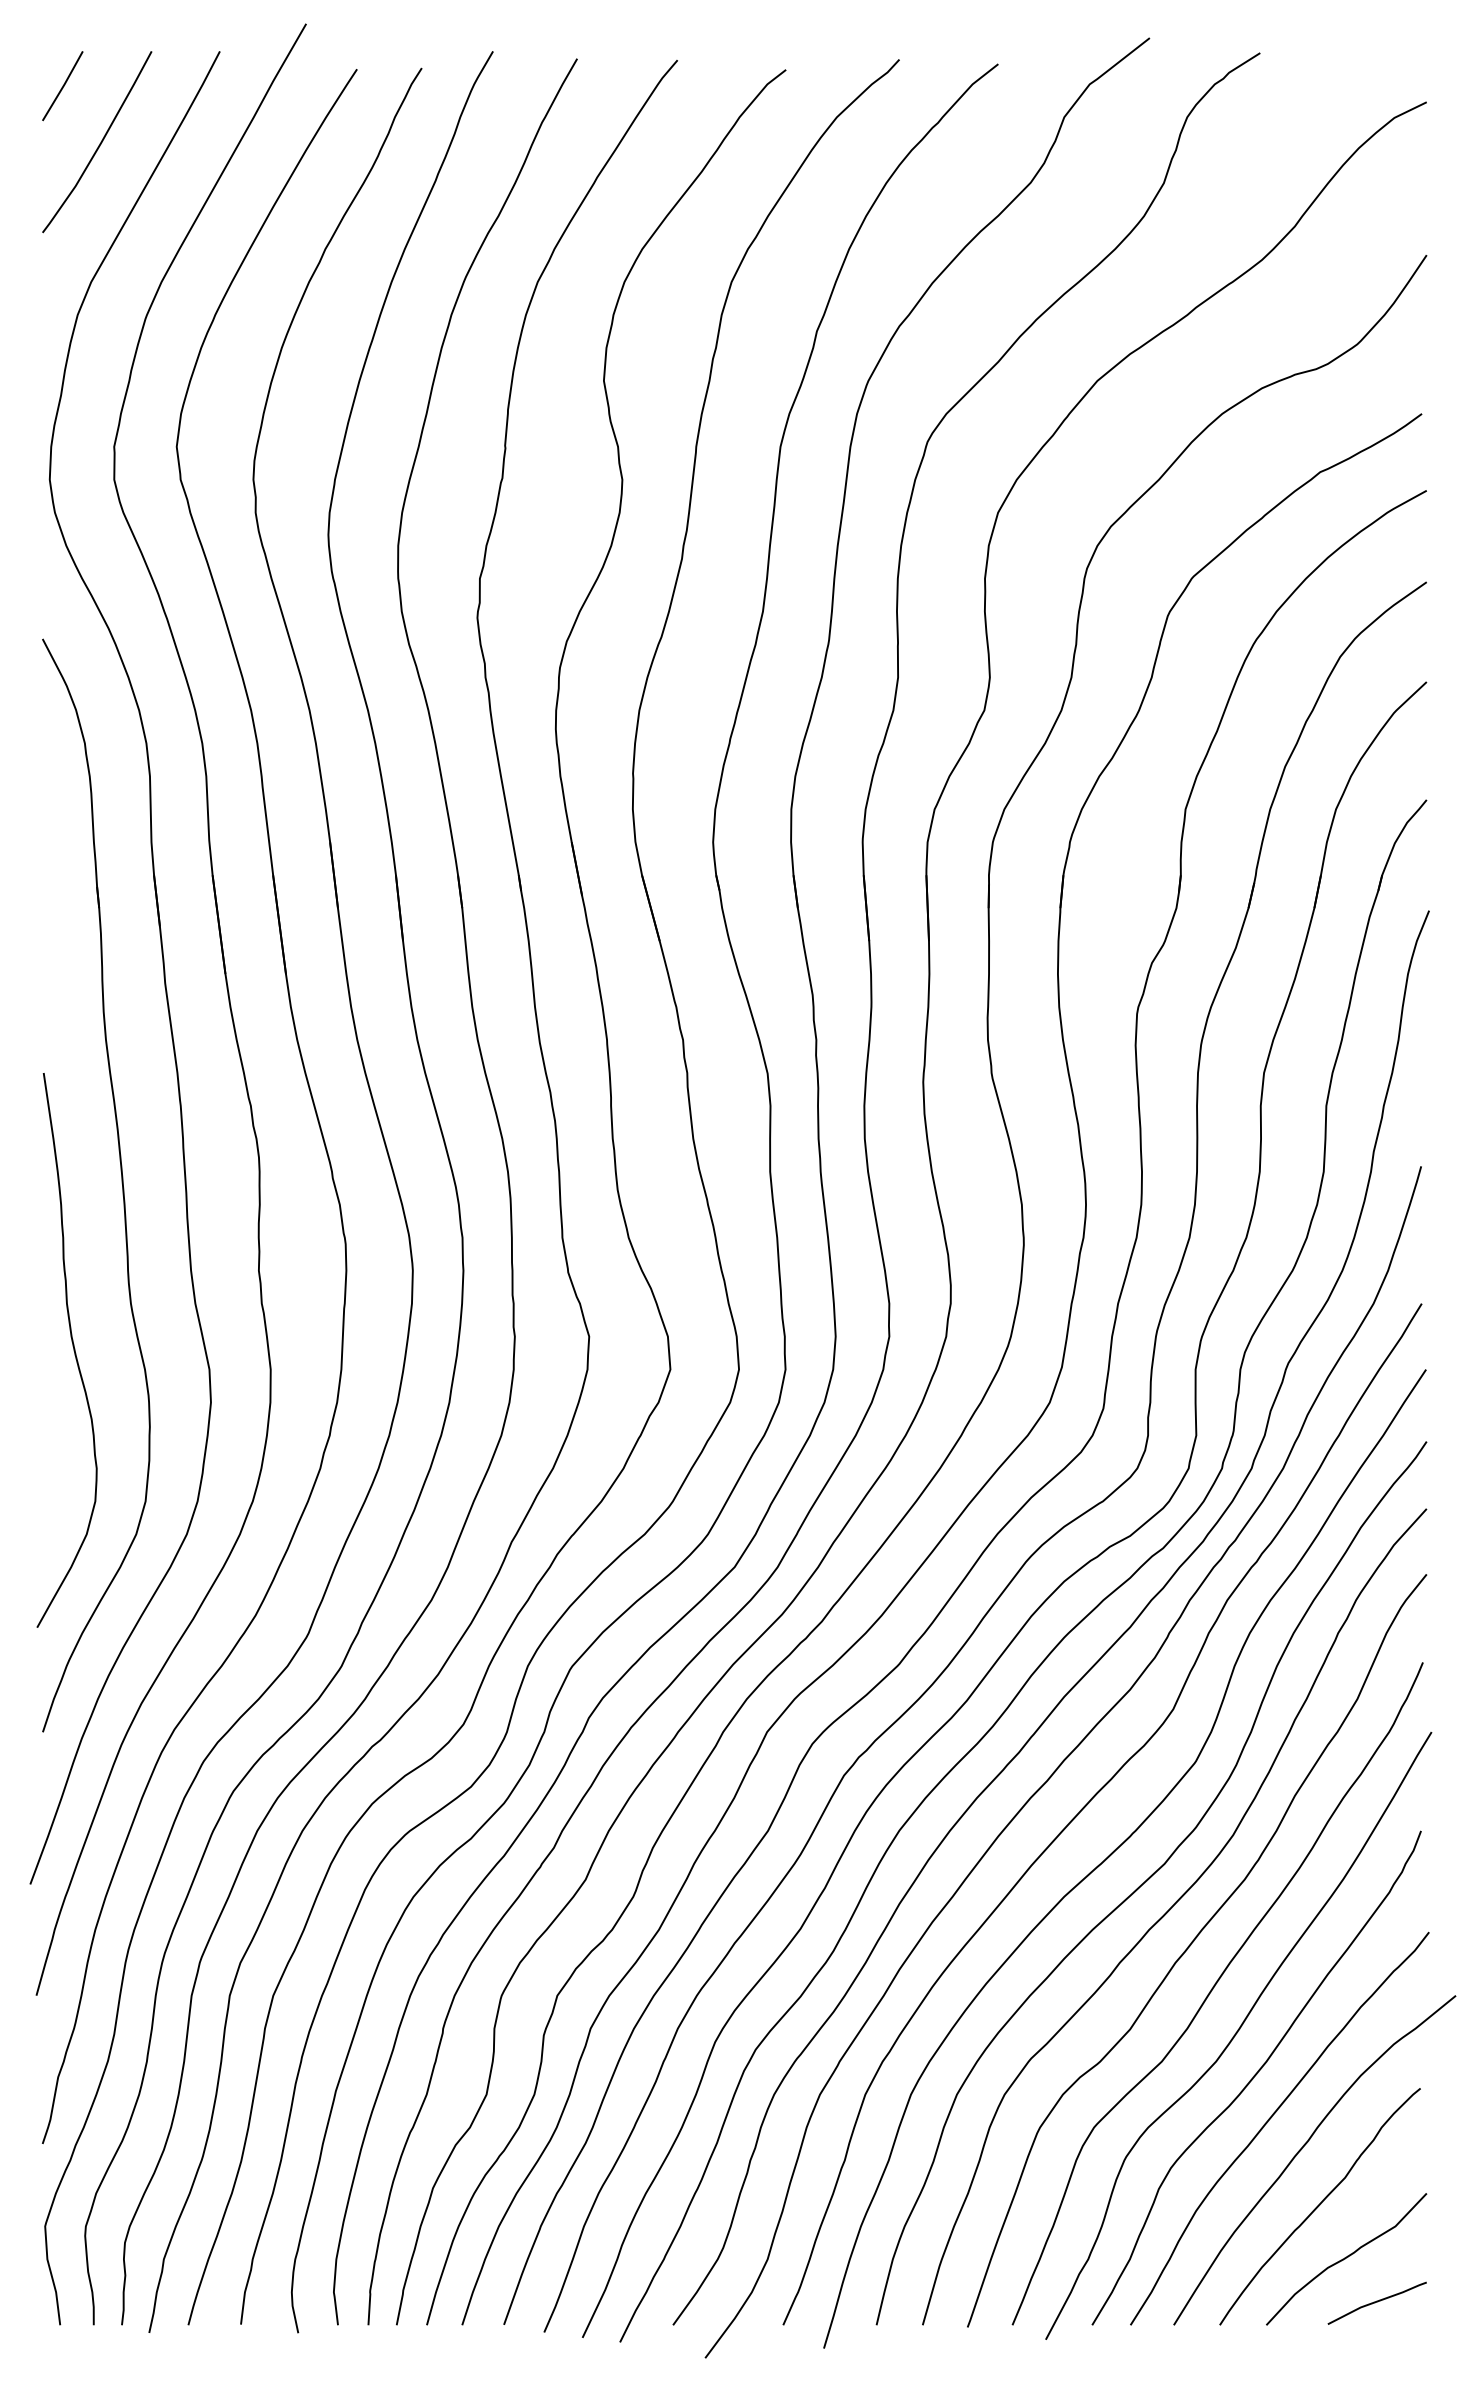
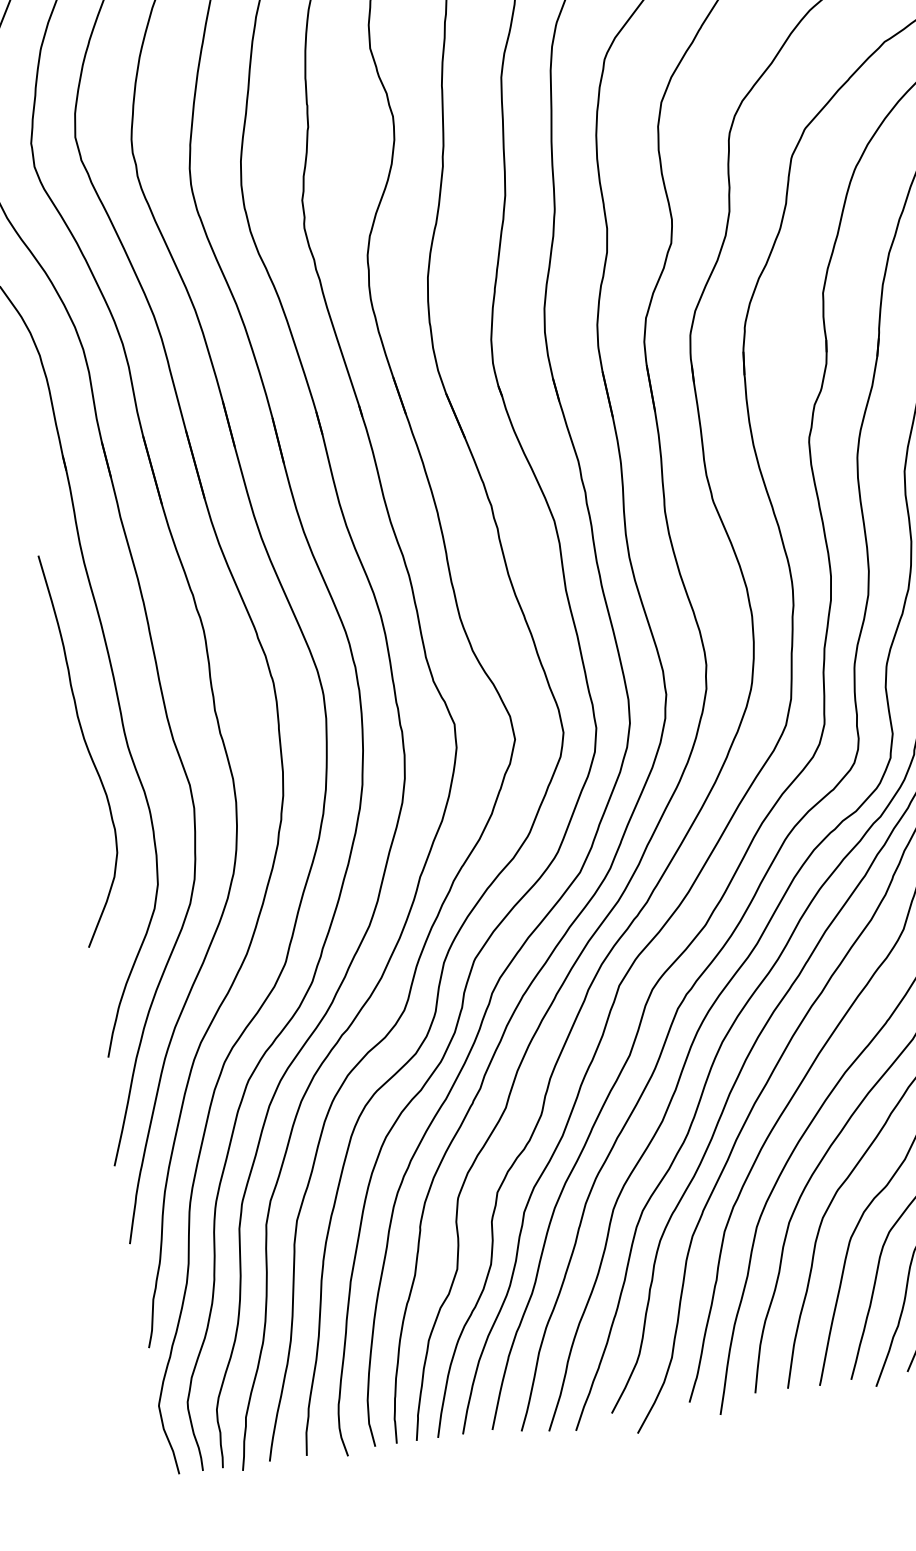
curve: (73, 1350) -> (86, 748), moved

